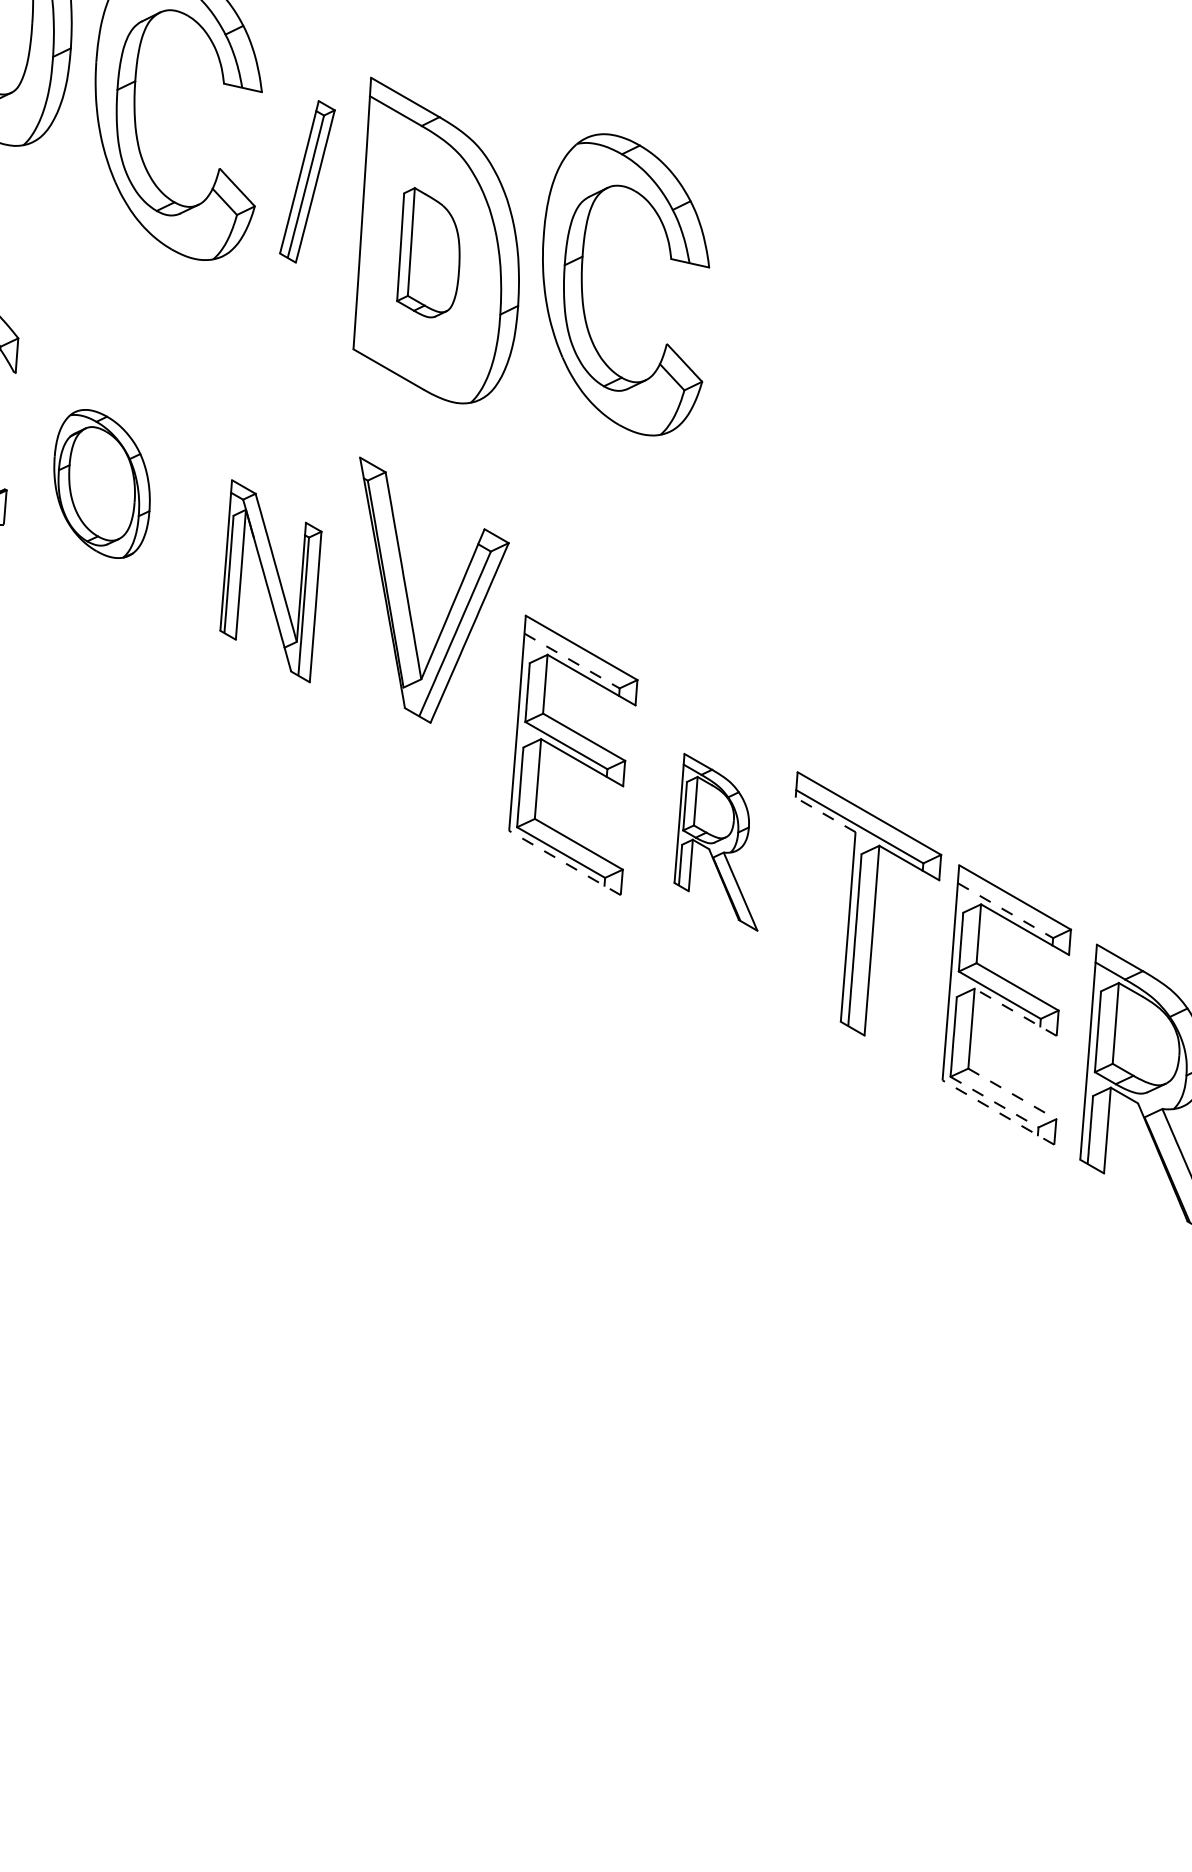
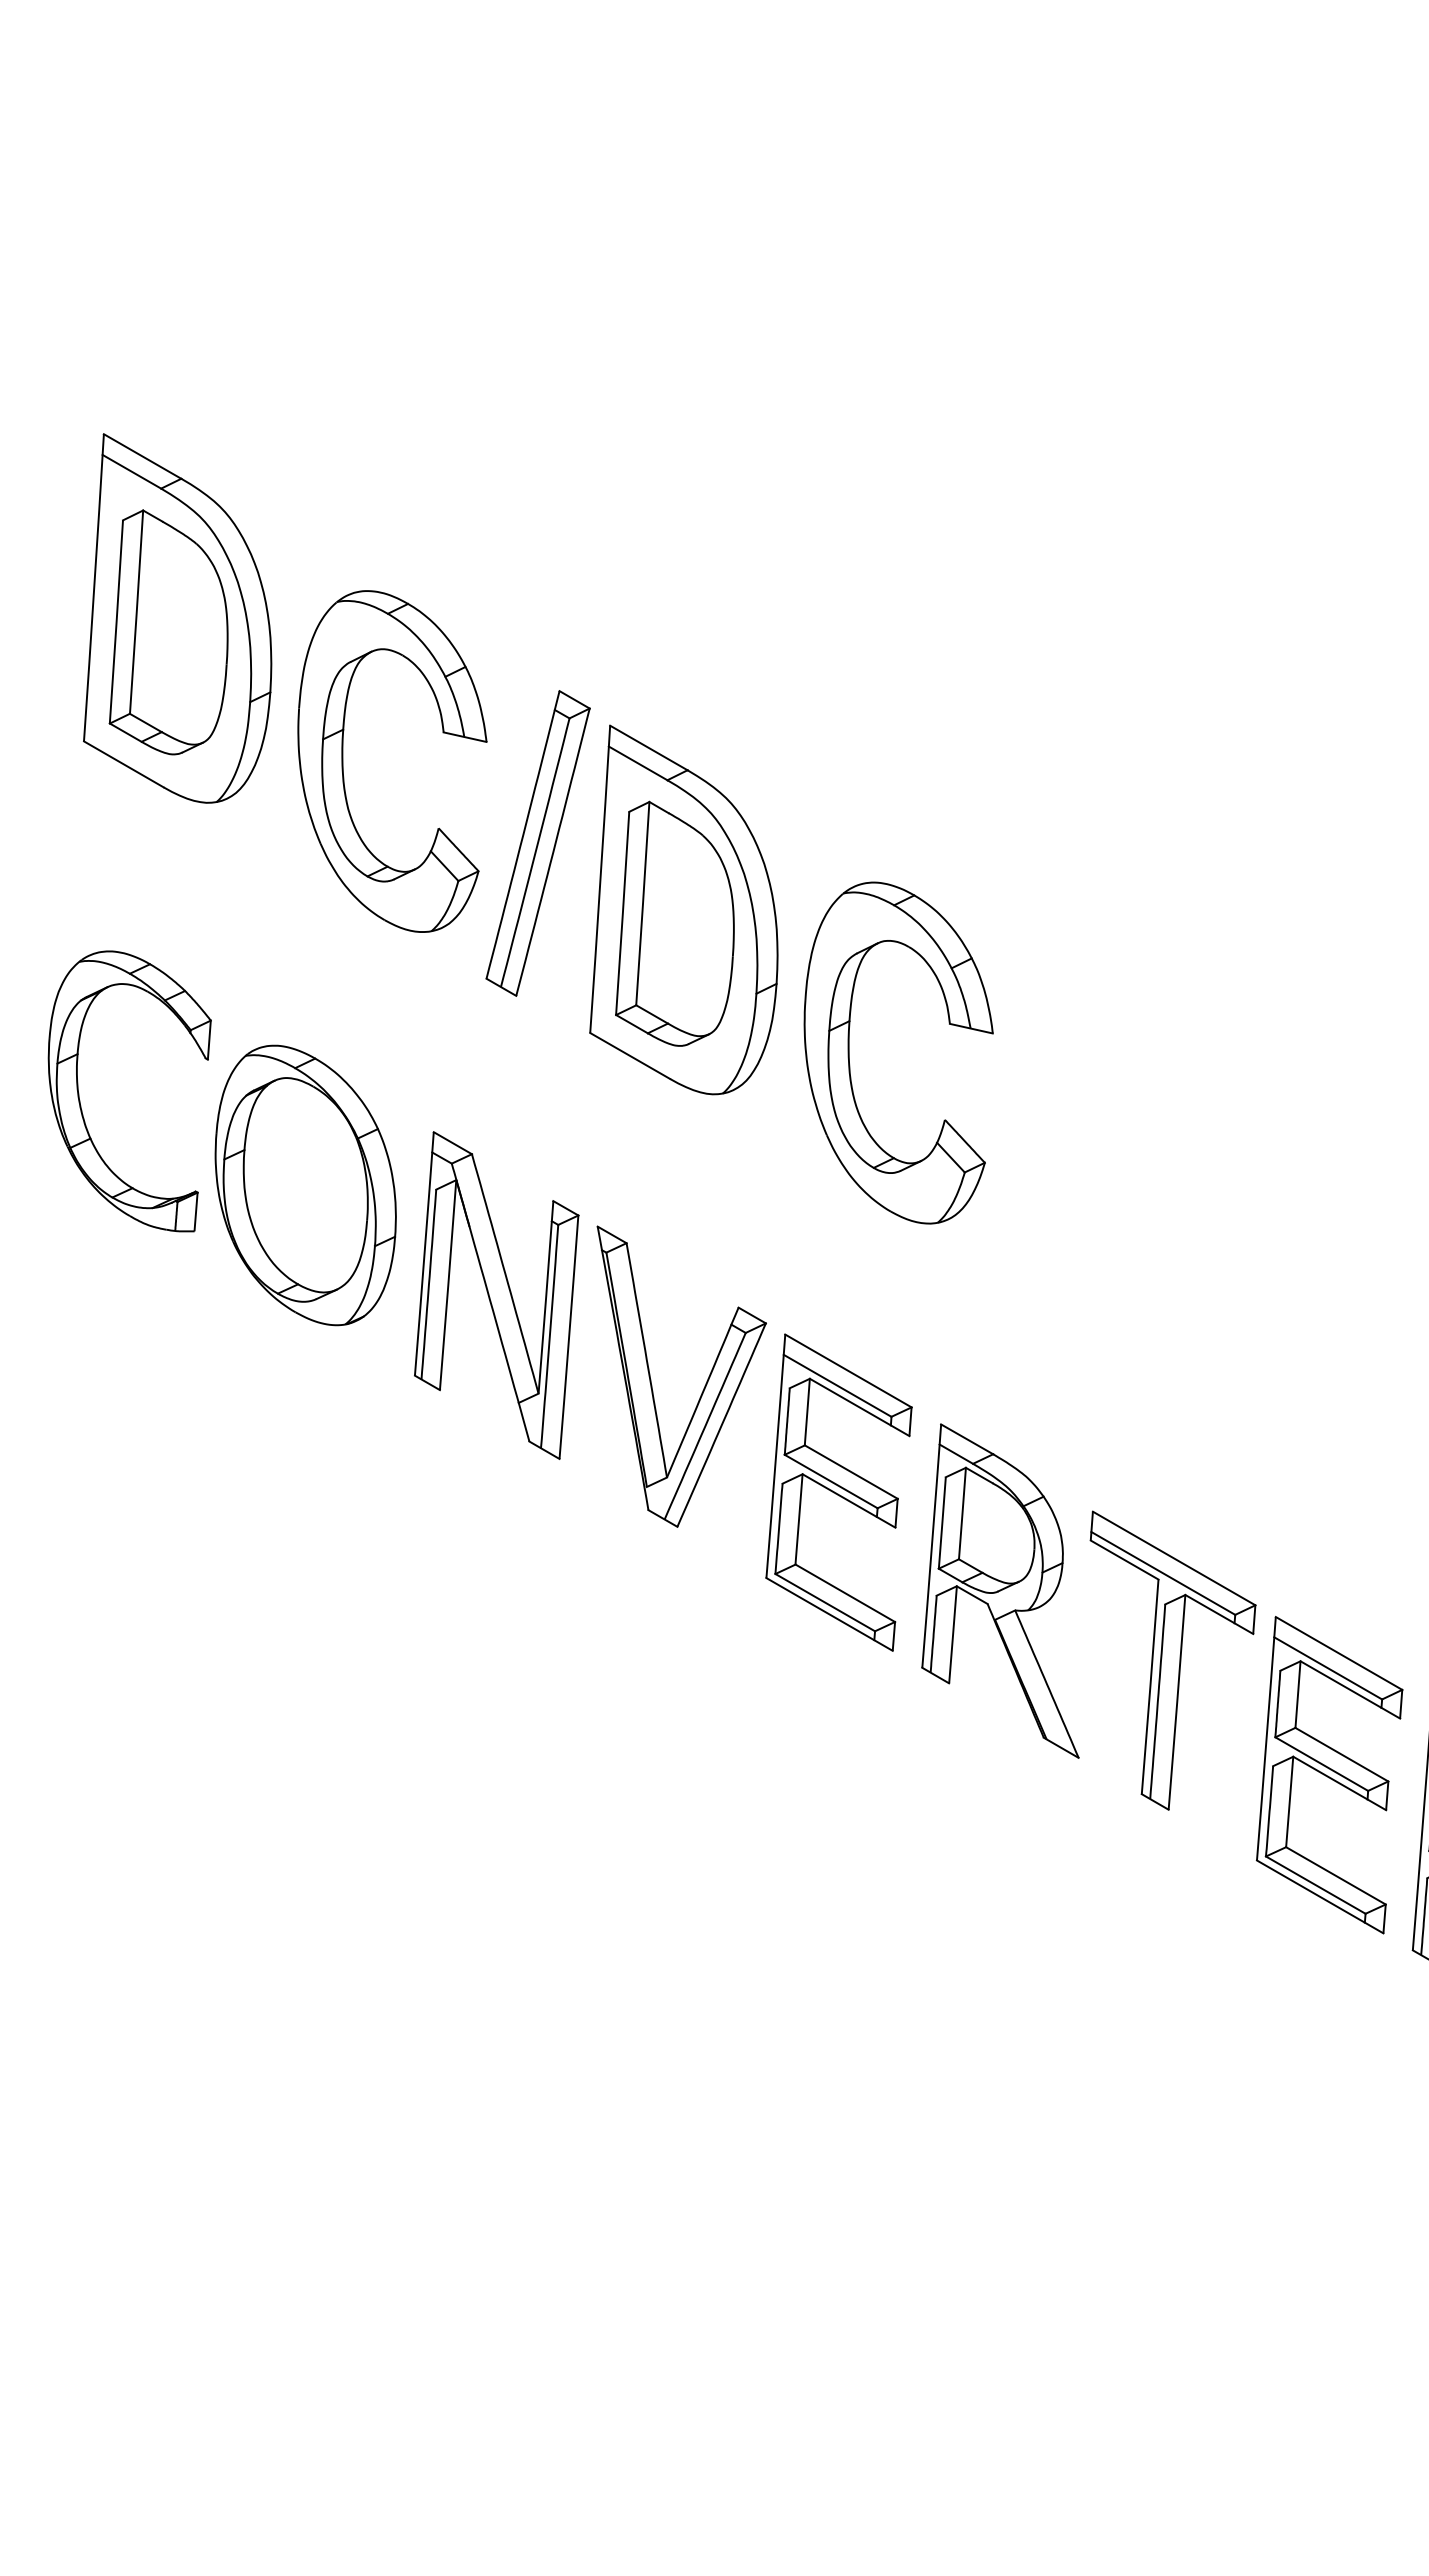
part: (306, 181) -> (537, 843), size x1.67
part: (427, 252) -> (674, 923), size x1.67
part: (582, 284) -> (849, 1052), moved
part: (101, 484) -> (305, 1185), size x1.67
part: (270, 581) -> (496, 1295), size x1.43
part: (454, 597) -> (704, 1385), moved
line: (572, 661) -> (838, 1386), dashed -> solid
line: (825, 814) -> (1124, 1559), dashed -> solid
part: (715, 841) -> (1000, 1590), size x1.67
line: (564, 863) -> (829, 1614), dashed -> solid
line: (1005, 910) -> (1328, 1668), dashed -> solid
line: (1015, 1012) -> (1339, 1783), dashed -> solid
line: (1012, 1094) -> (1336, 1876), dashed -> solid
line: (995, 1102) -> (1316, 1885), dashed -> solid
line: (998, 1112) -> (1320, 1896), dashed -> solid

